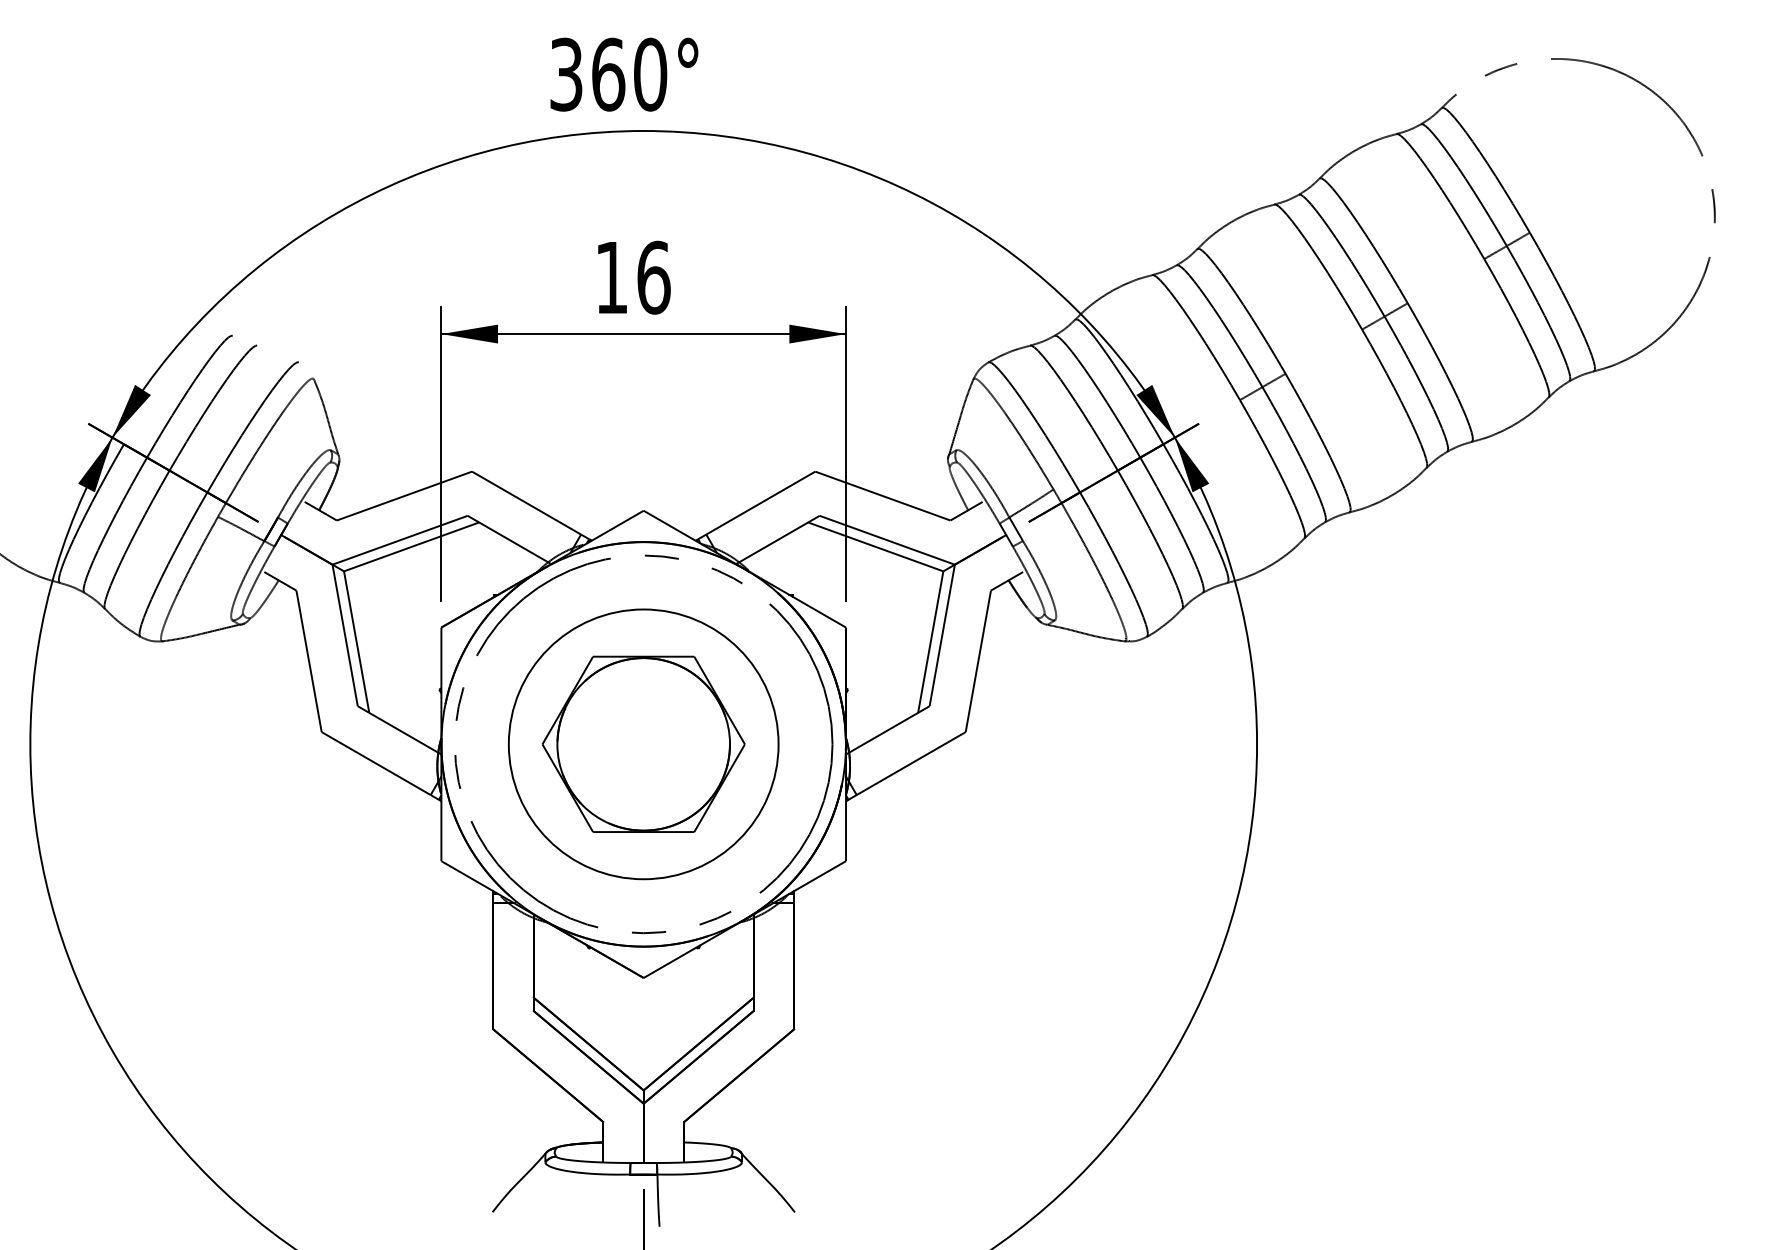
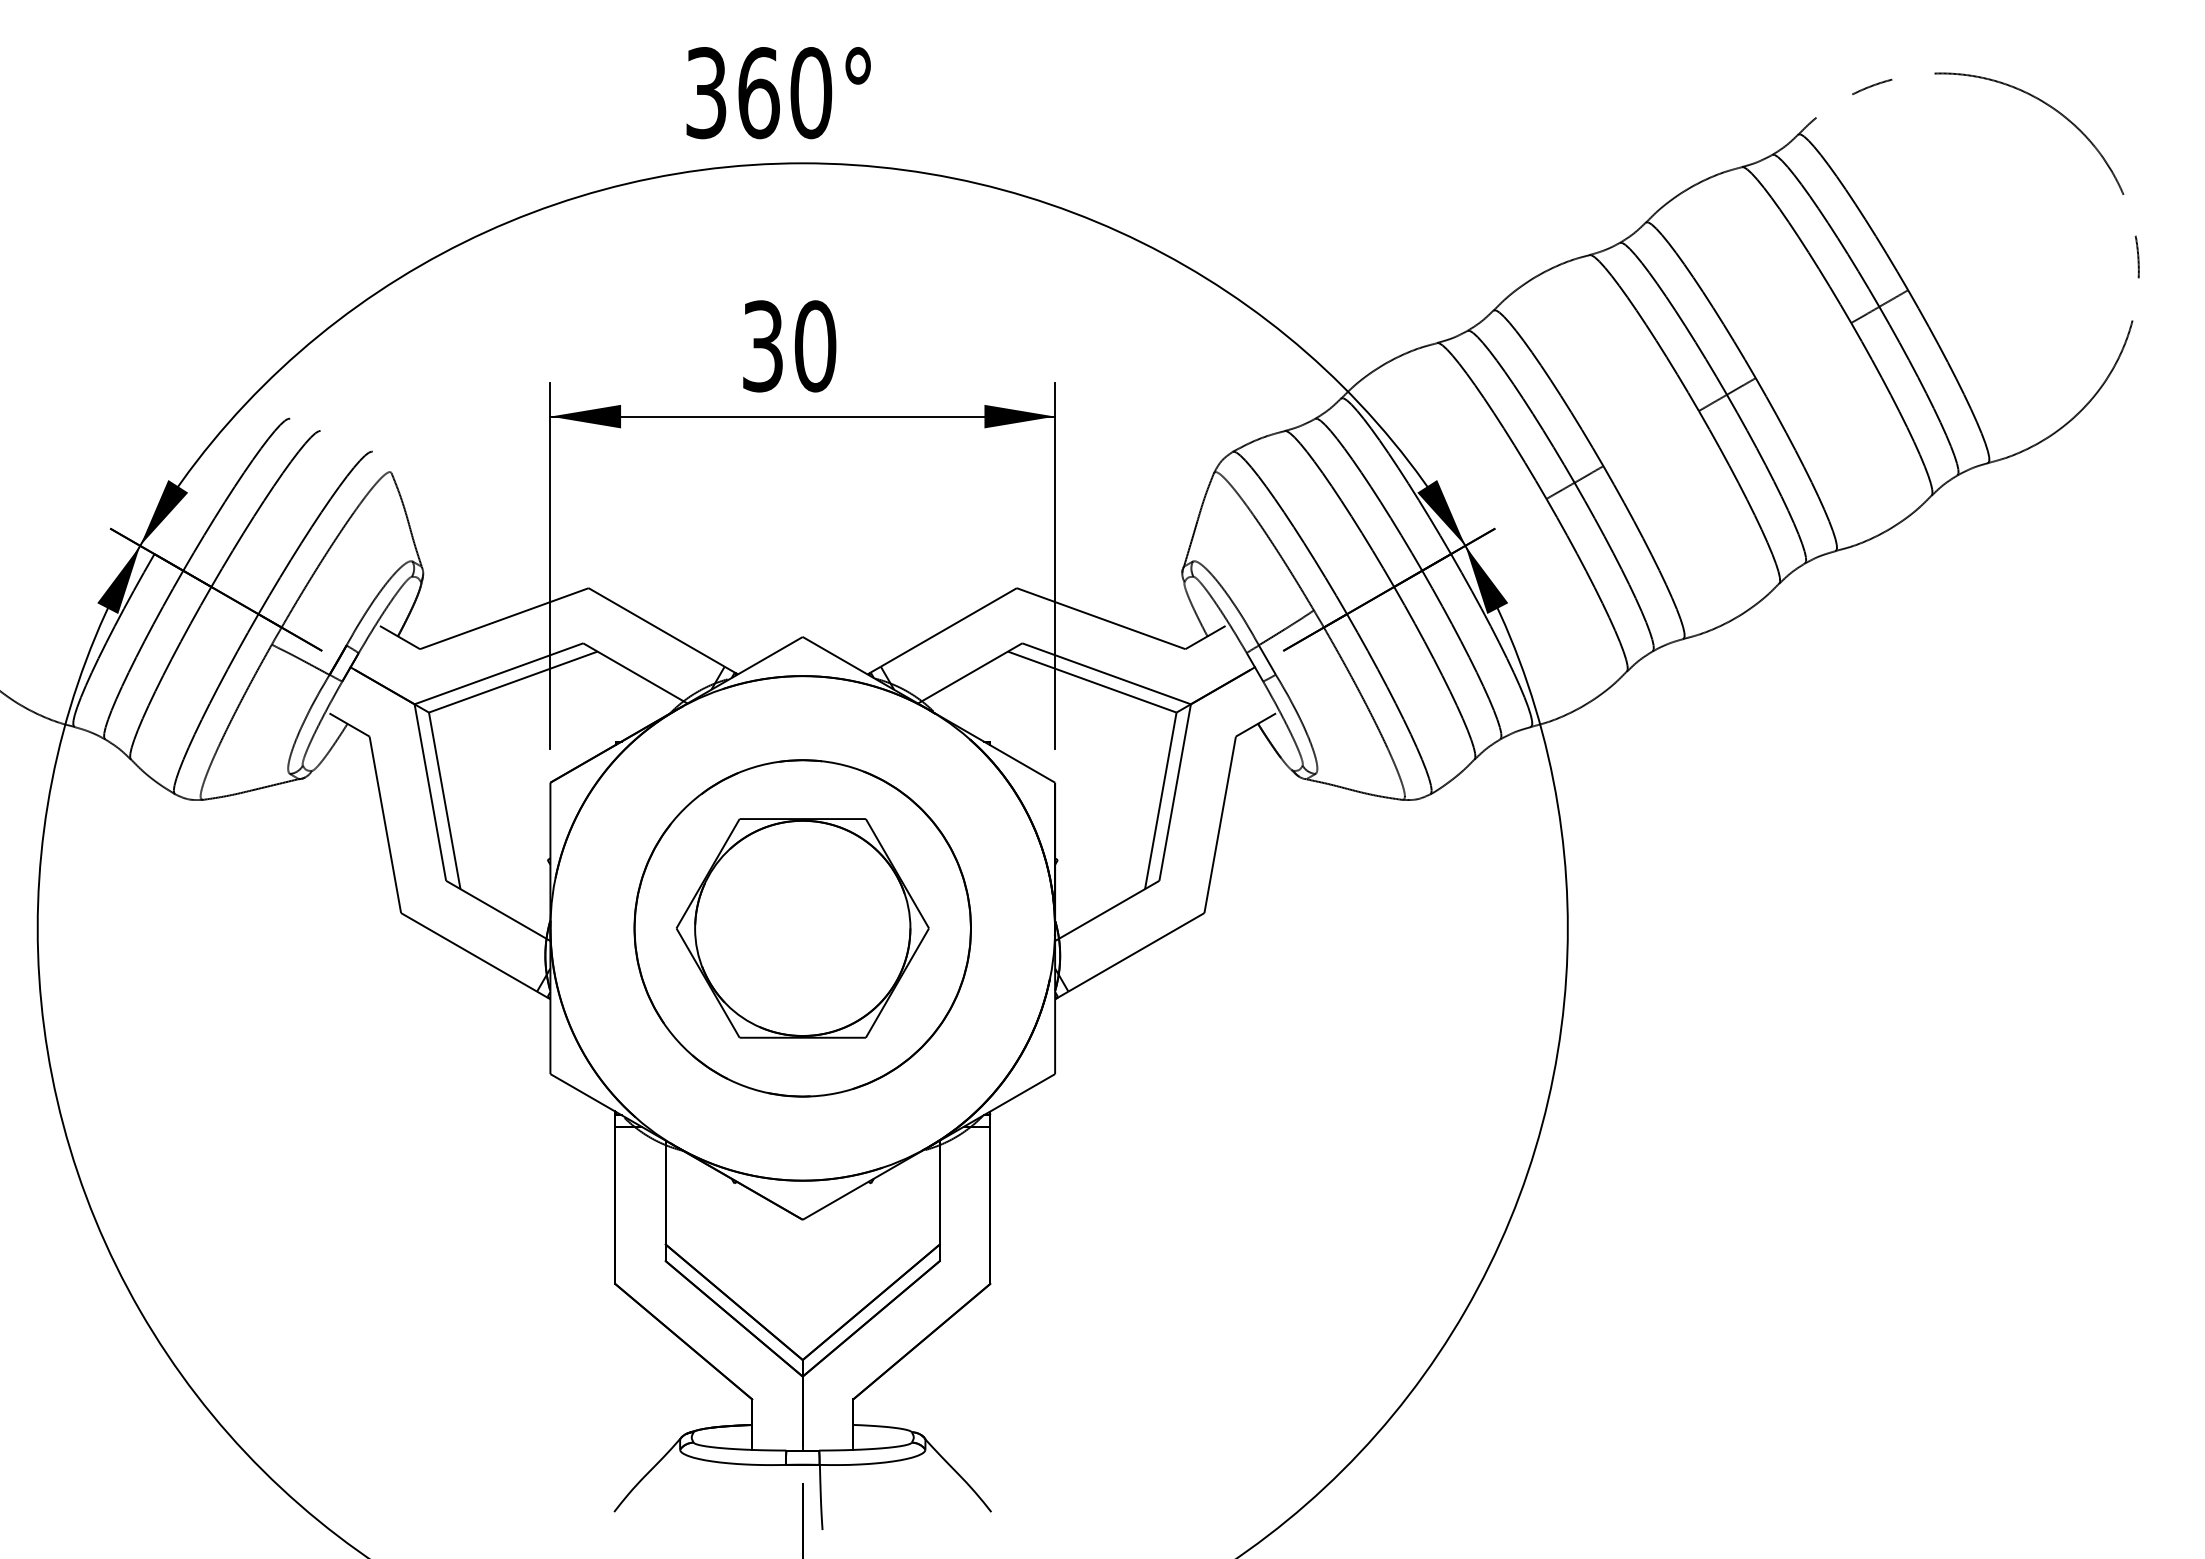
text: (633, 277) -> (789, 346), 16 -> 30
circle: (643, 744) -> (802, 928), size x0.71

